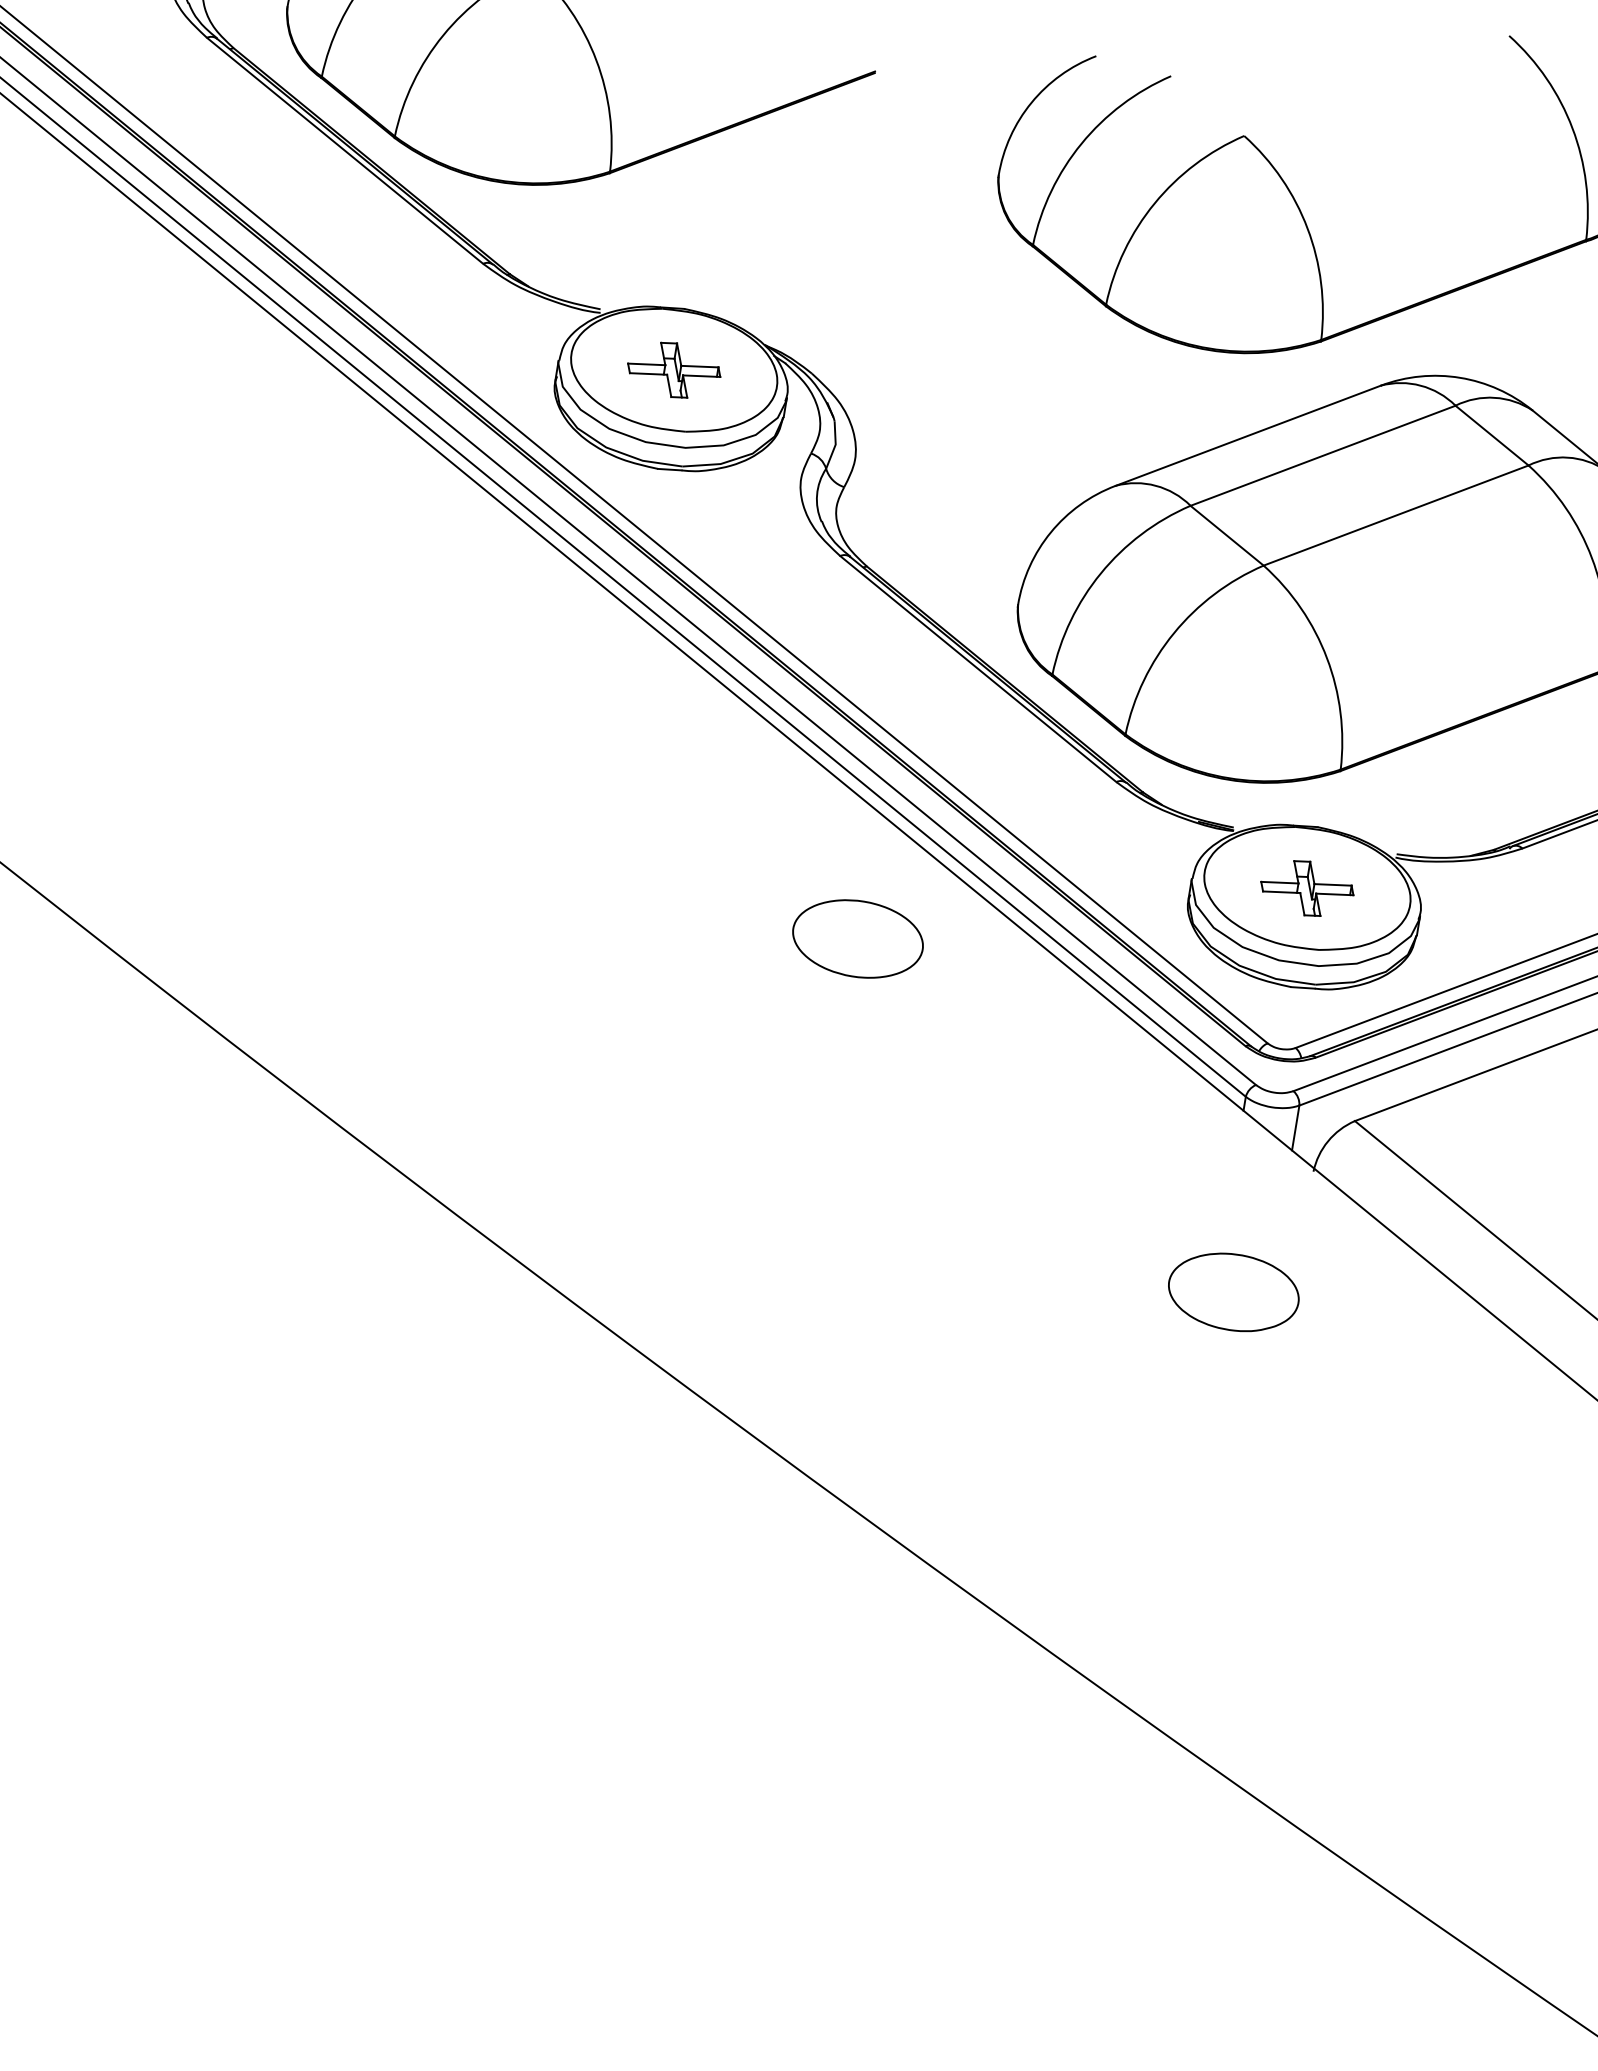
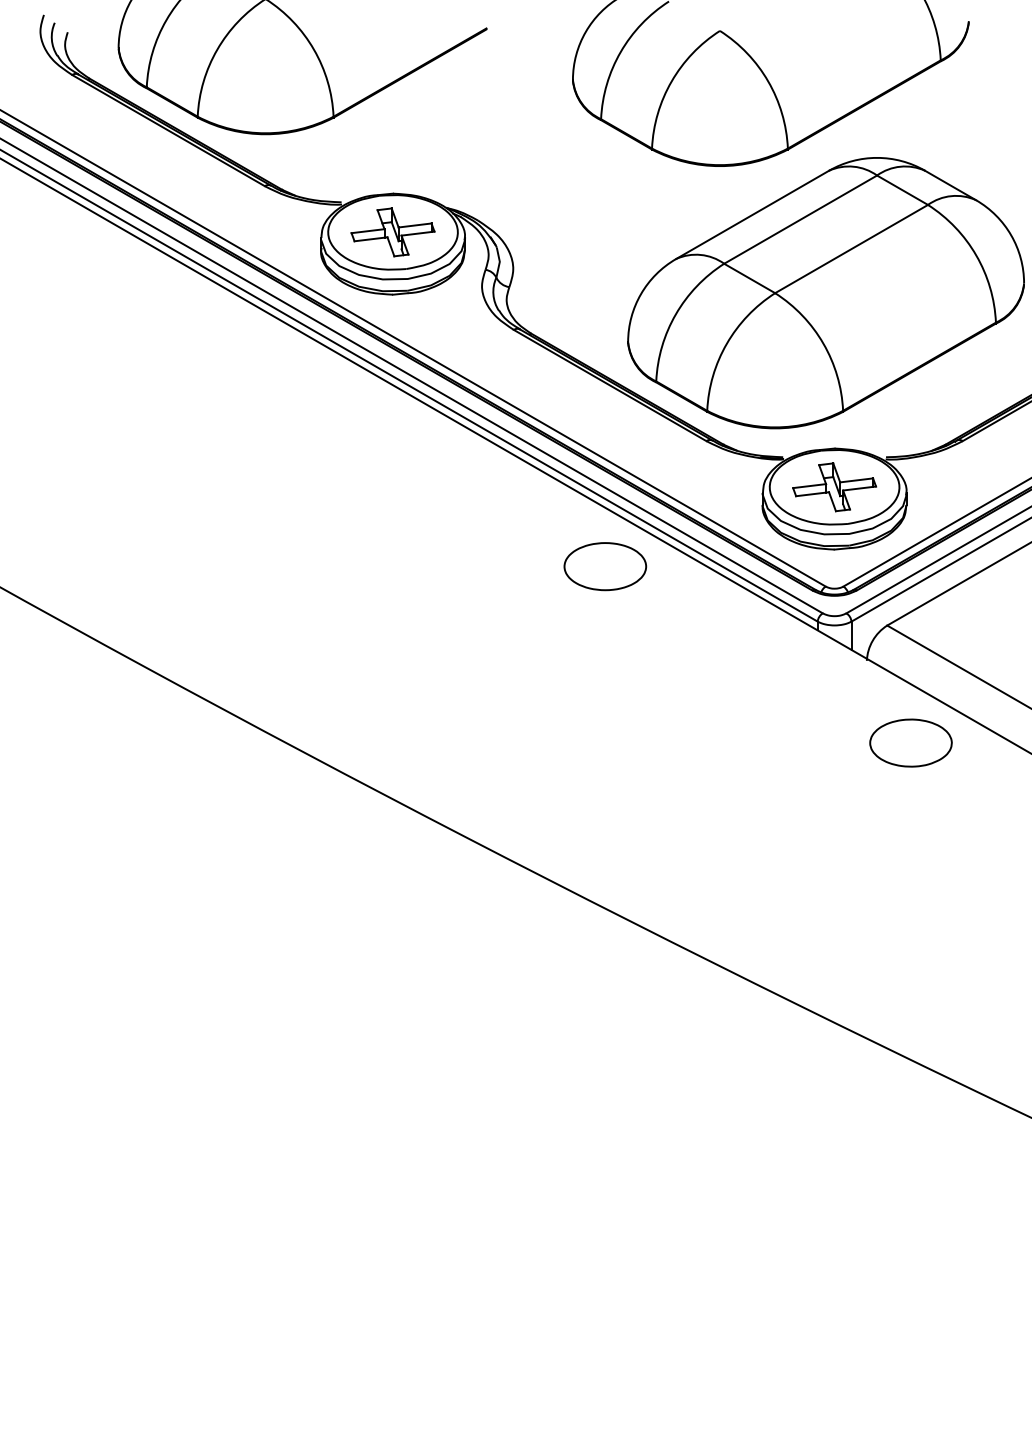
part: (673, 370) -> (392, 232), size x1.43
part: (1307, 888) -> (834, 487), size x1.43
part: (858, 938) -> (605, 566), moved
part: (1233, 1291) -> (910, 742), moved

